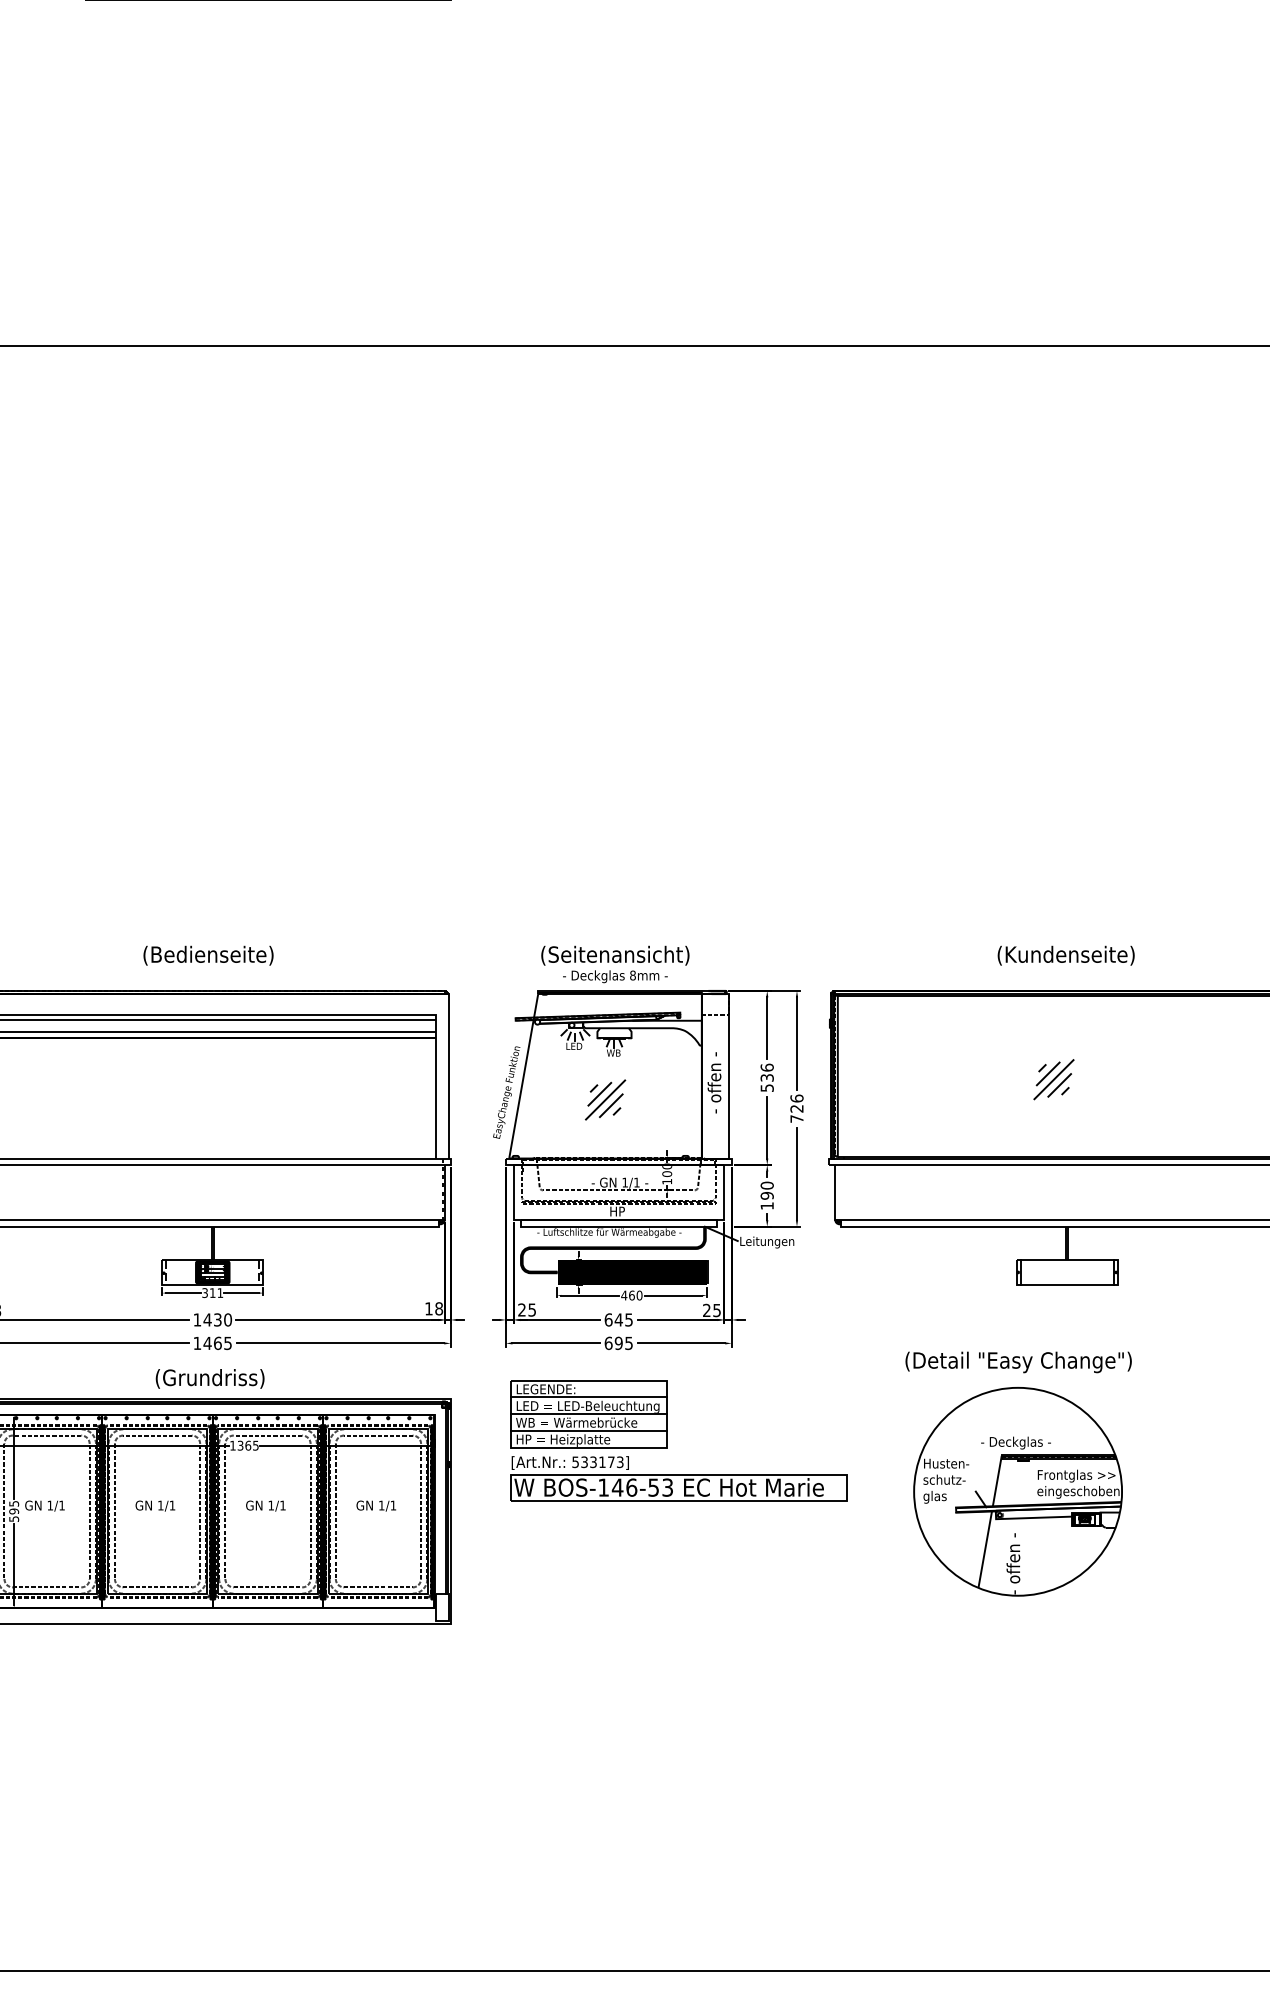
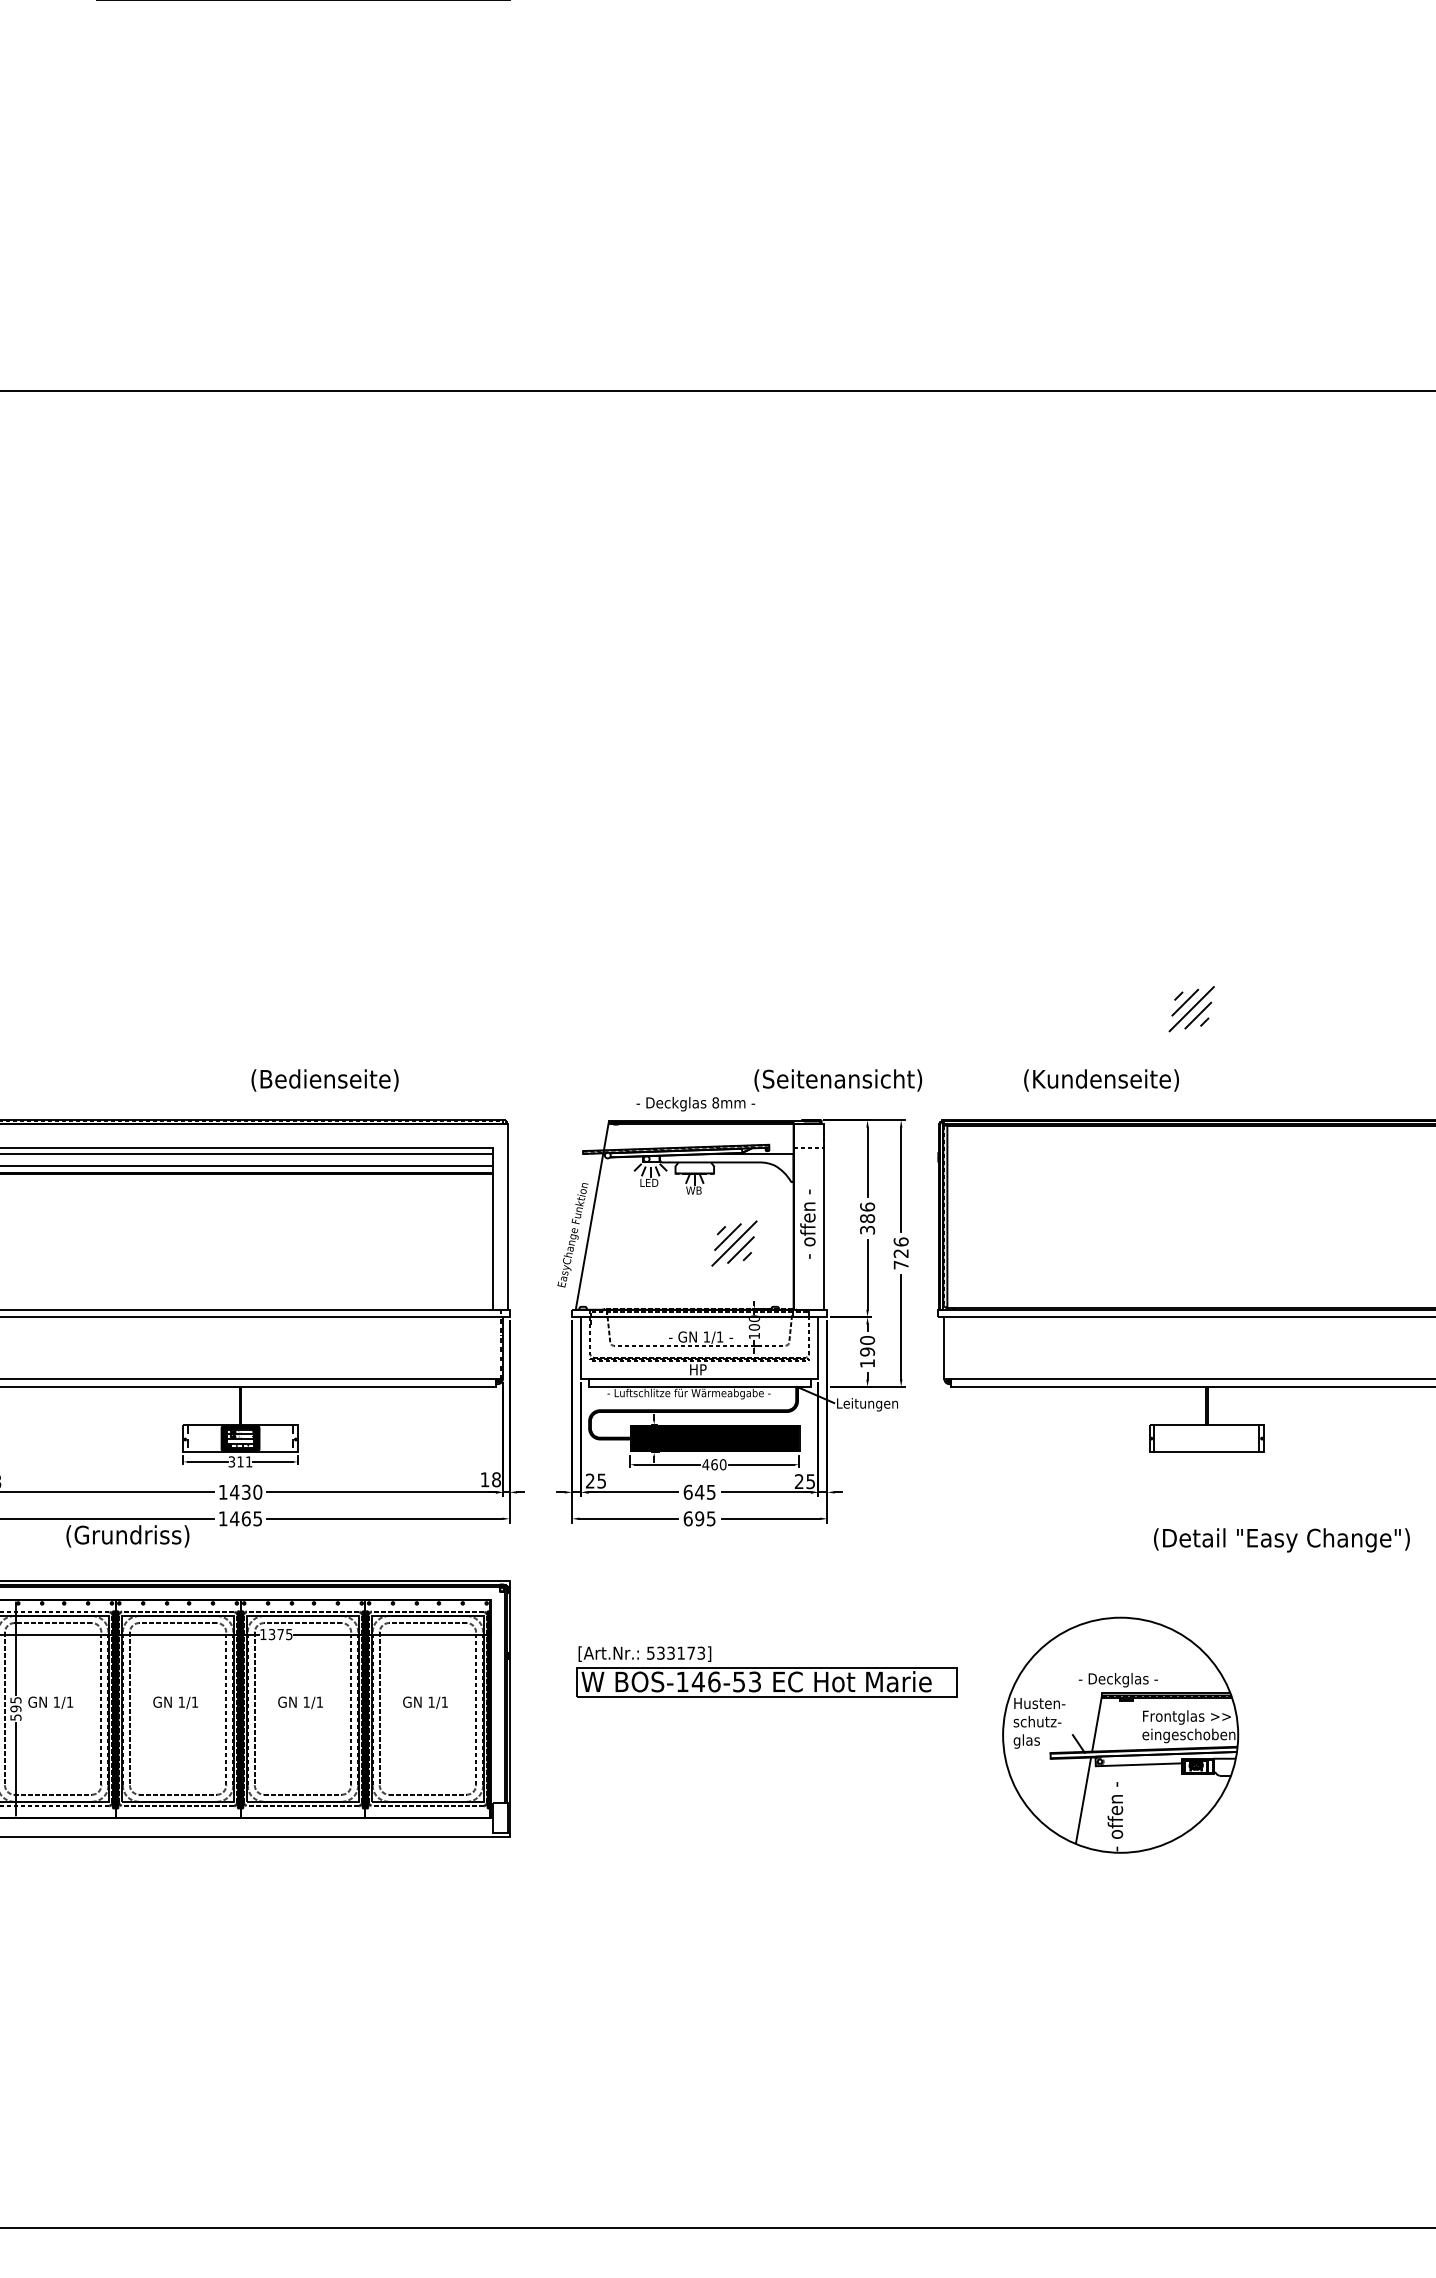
text: (208, 955) -> (325, 1080), moved
text: (615, 955) -> (838, 1080), moved
text: (1065, 955) -> (1100, 1080), moved
part: (1053, 1079) -> (1191, 1008), moved
text: (766, 1082) -> (866, 1223), 536 -> 386
part: (605, 1099) -> (734, 1243), moved
text: (1018, 1362) -> (1281, 1540), moved
text: (209, 1378) -> (127, 1535), moved
part: (588, 1414) -> (665, 1599), removed
text: (248, 1445) -> (280, 1634), 1365 -> 1375
part: (1017, 1491) -> (1119, 1734), moved

